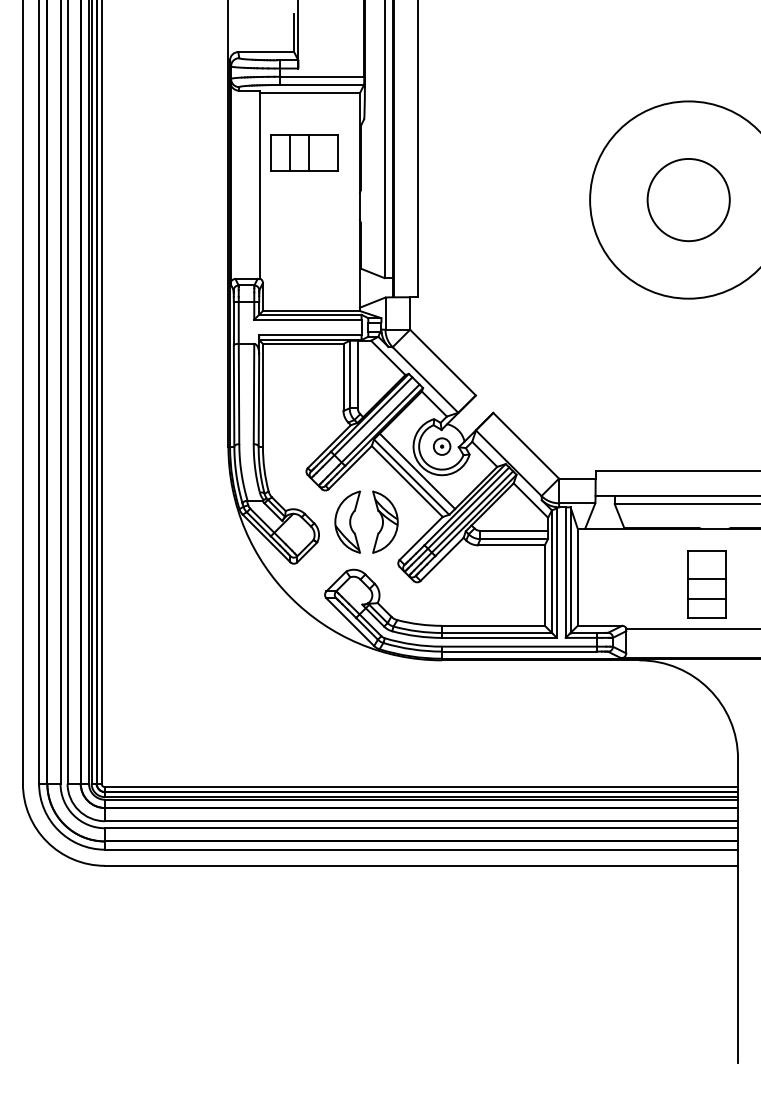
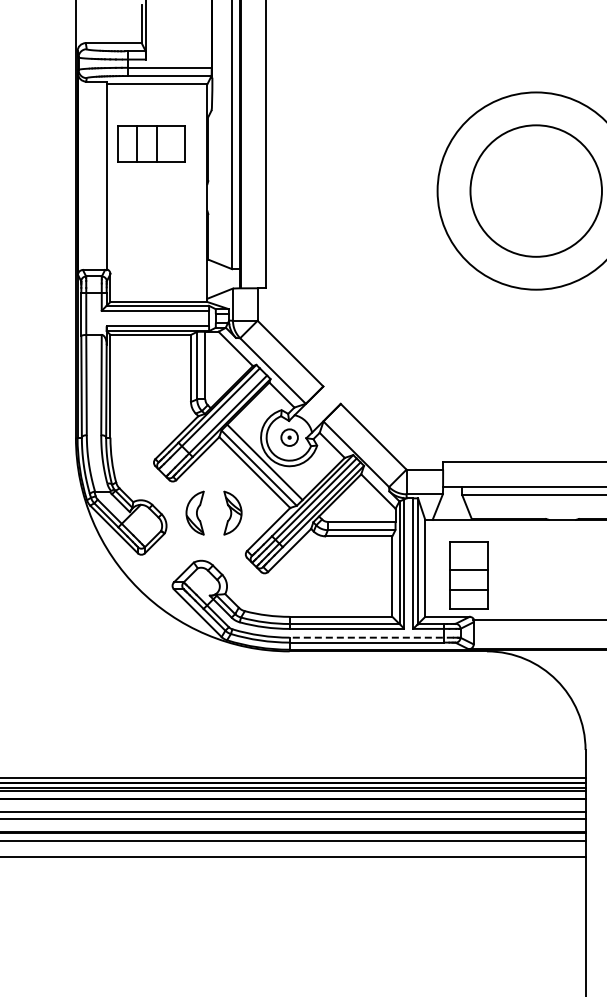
circle: (688, 199) -> (536, 190), size x1.6
part: (347, 521) -> (195, 512), size x0.7
part: (385, 521) -> (233, 512), size x0.7
part: (706, 584) -> (469, 575), moved
line: (523, 646) -> (371, 637), solid -> dashed

